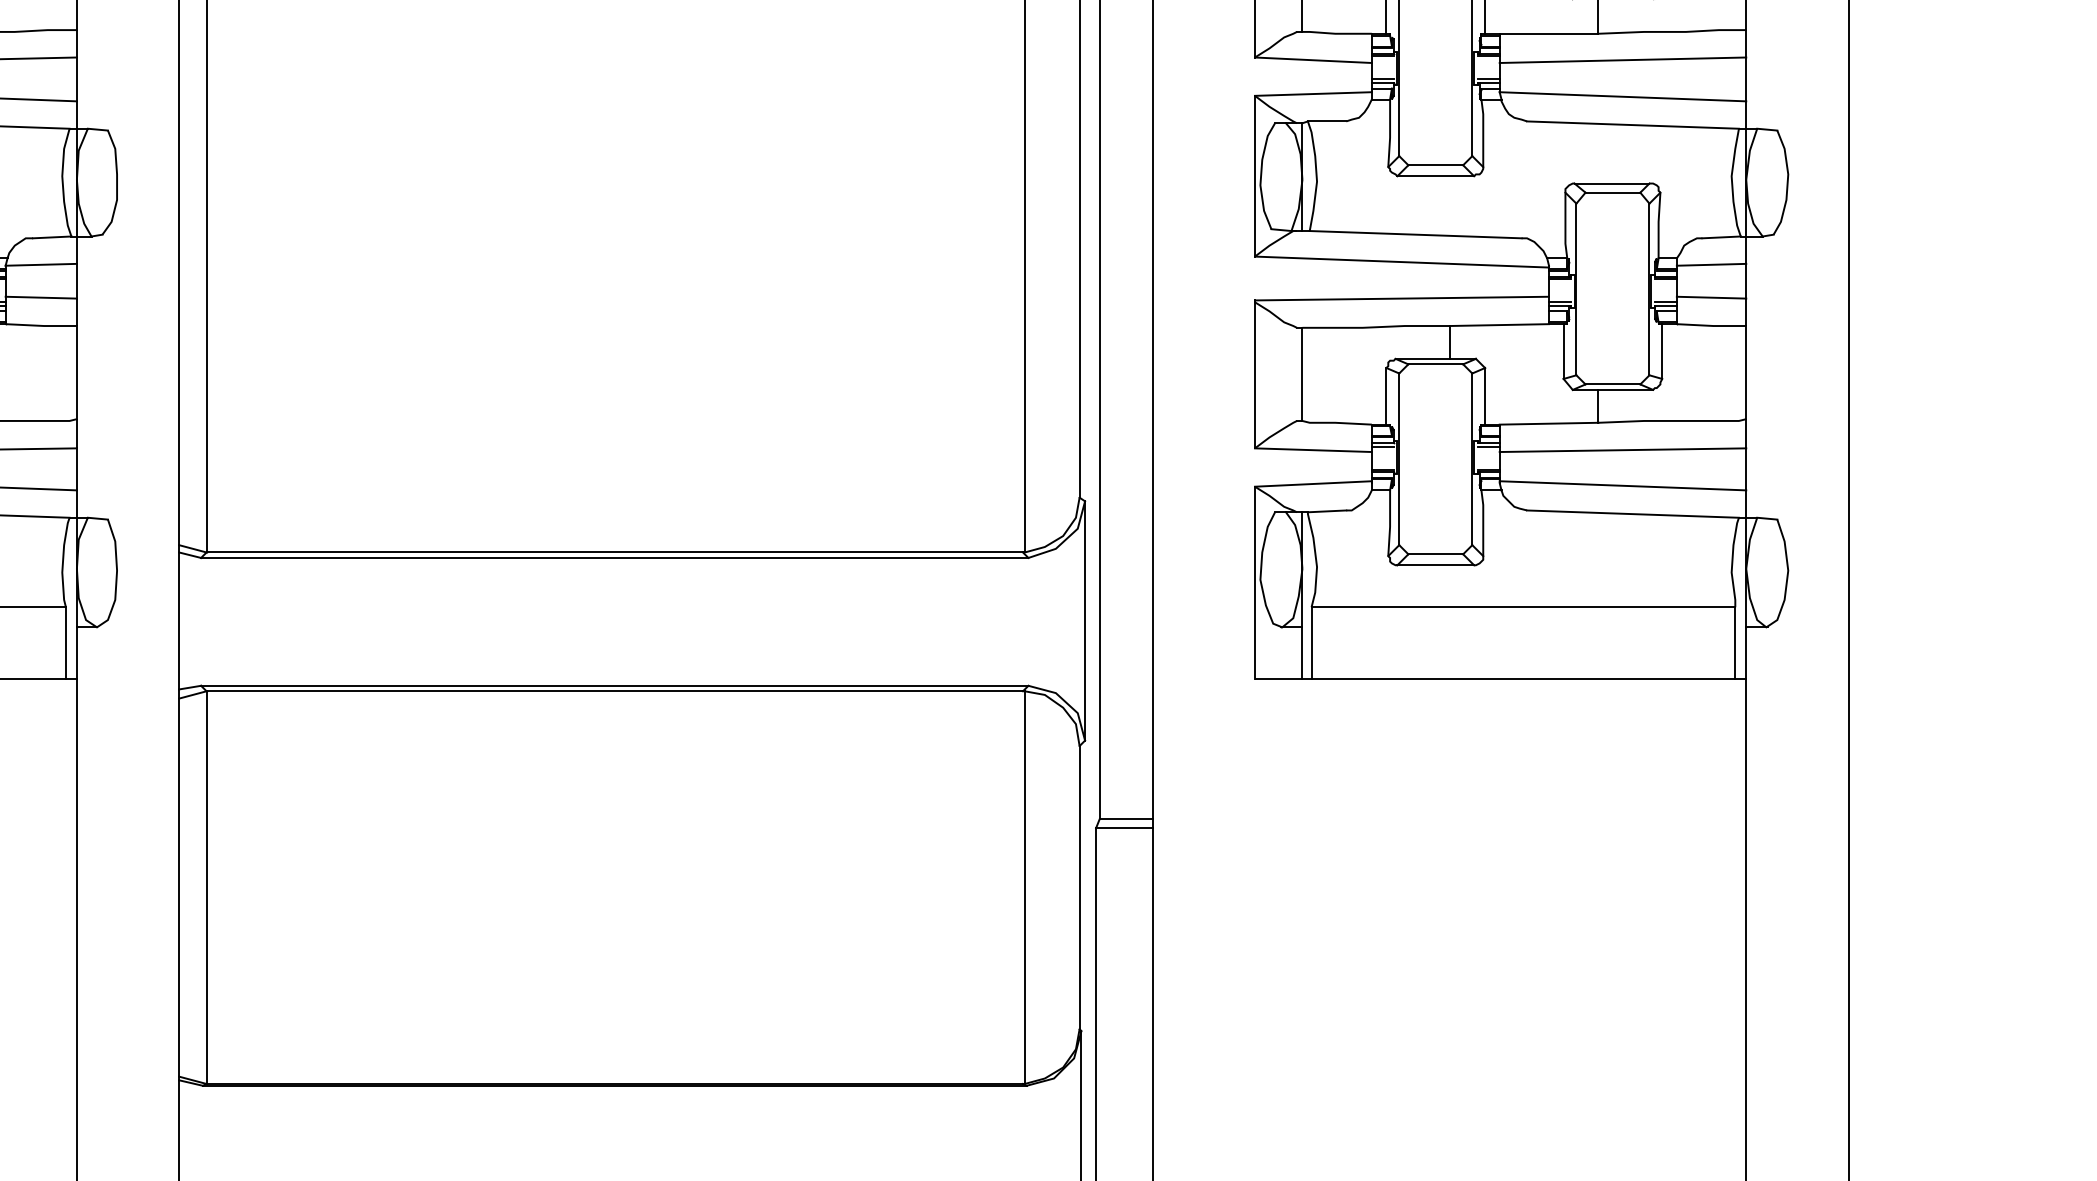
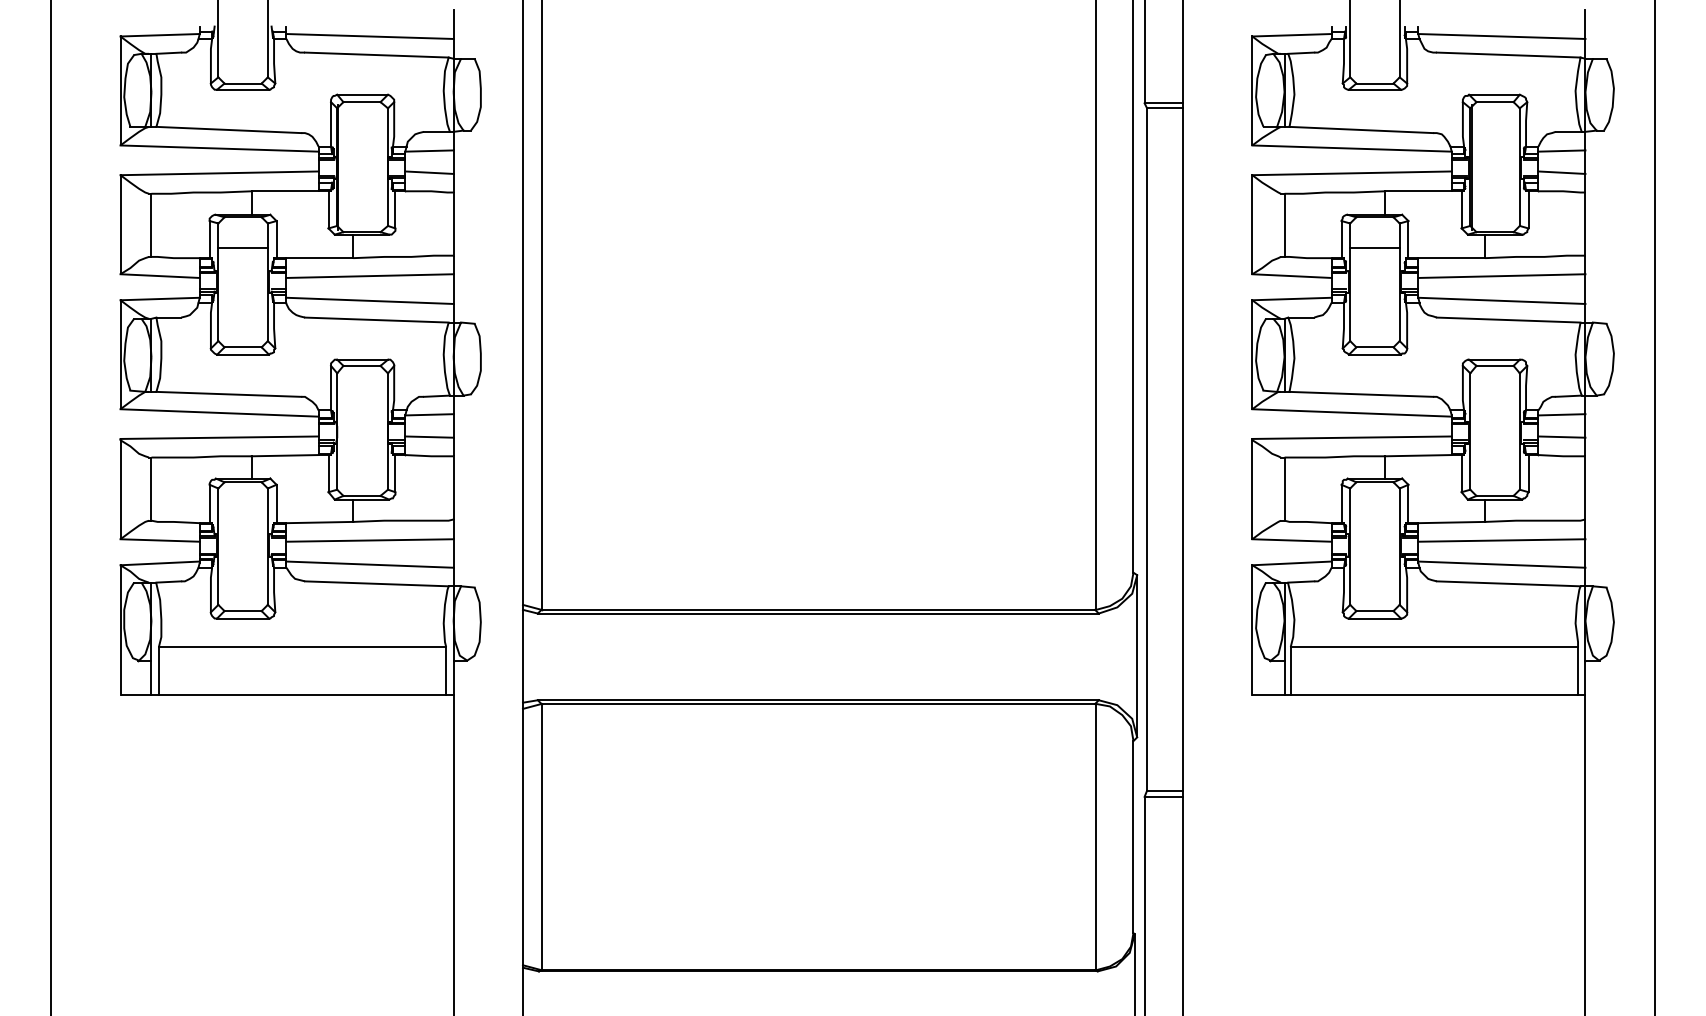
line: (1435, 19) -> (1374, 248), added

